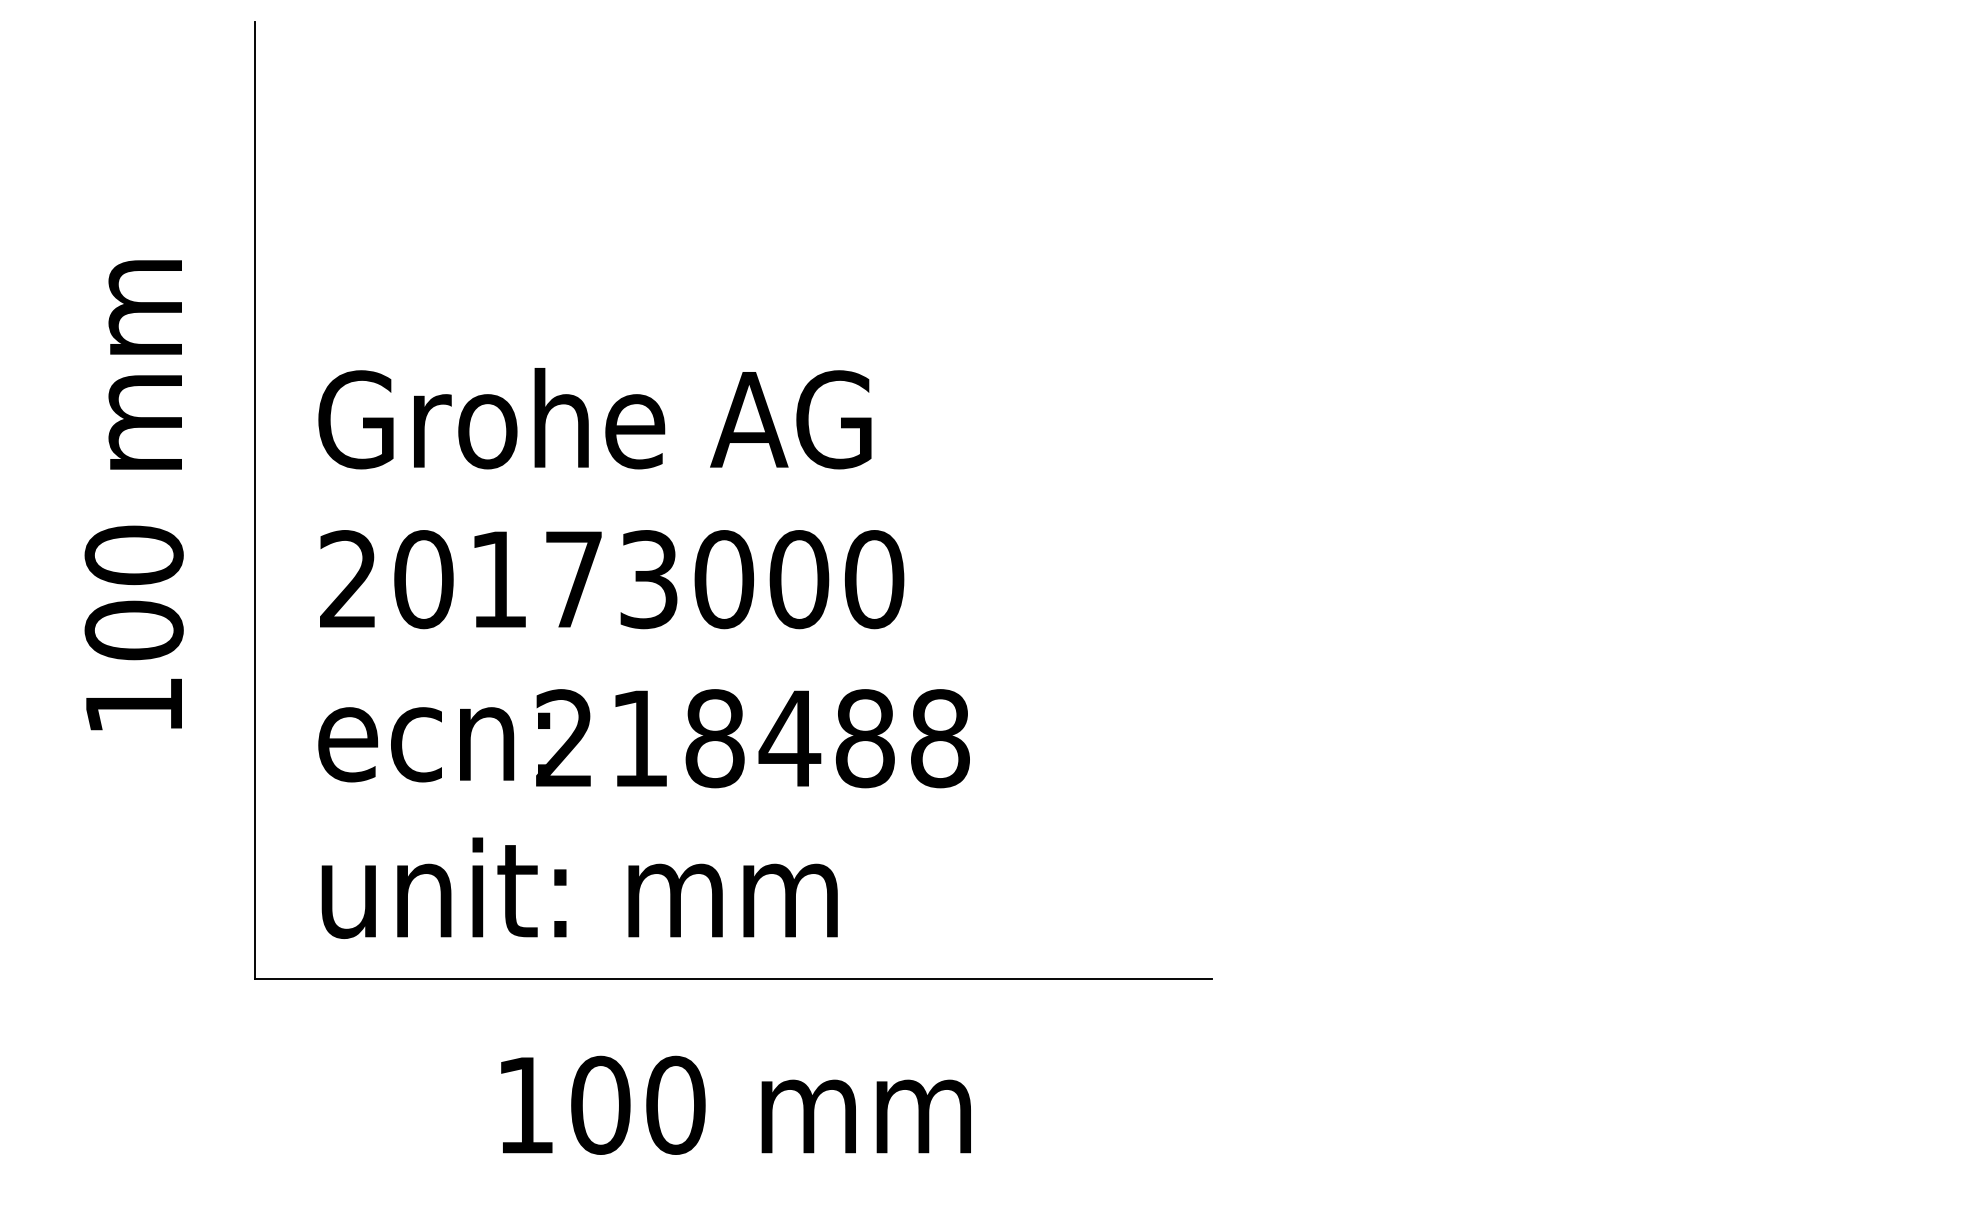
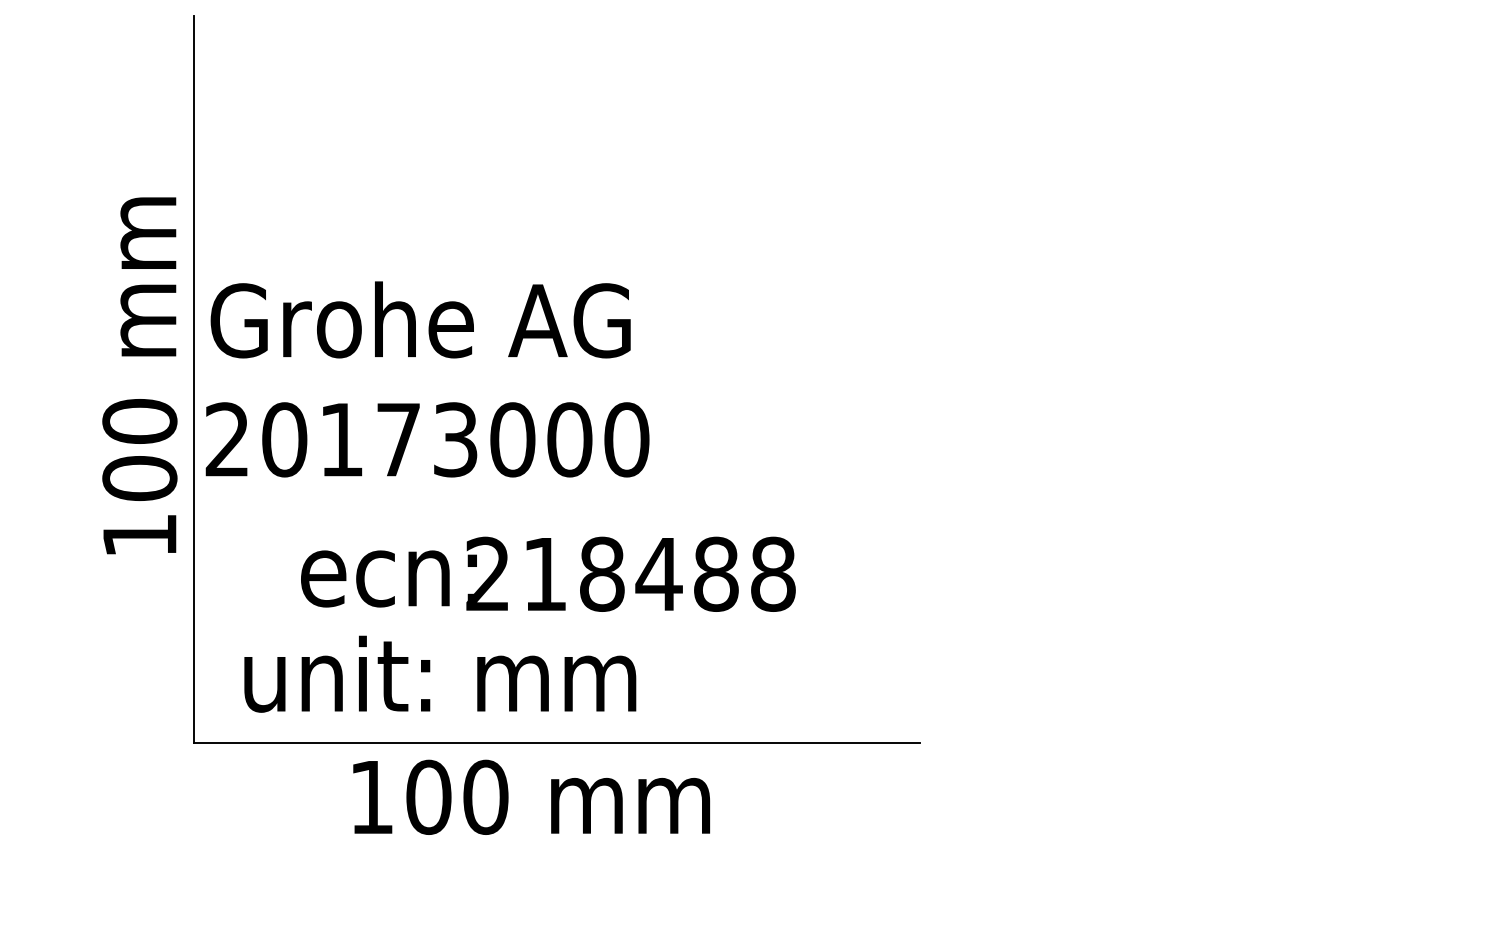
text: (594, 418) -> (420, 319), moved
text: (133, 495) -> (139, 376), moved
text: (612, 579) -> (427, 439), moved
text: (643, 738) -> (547, 574), moved
text: (735, 1104) -> (531, 796), moved

